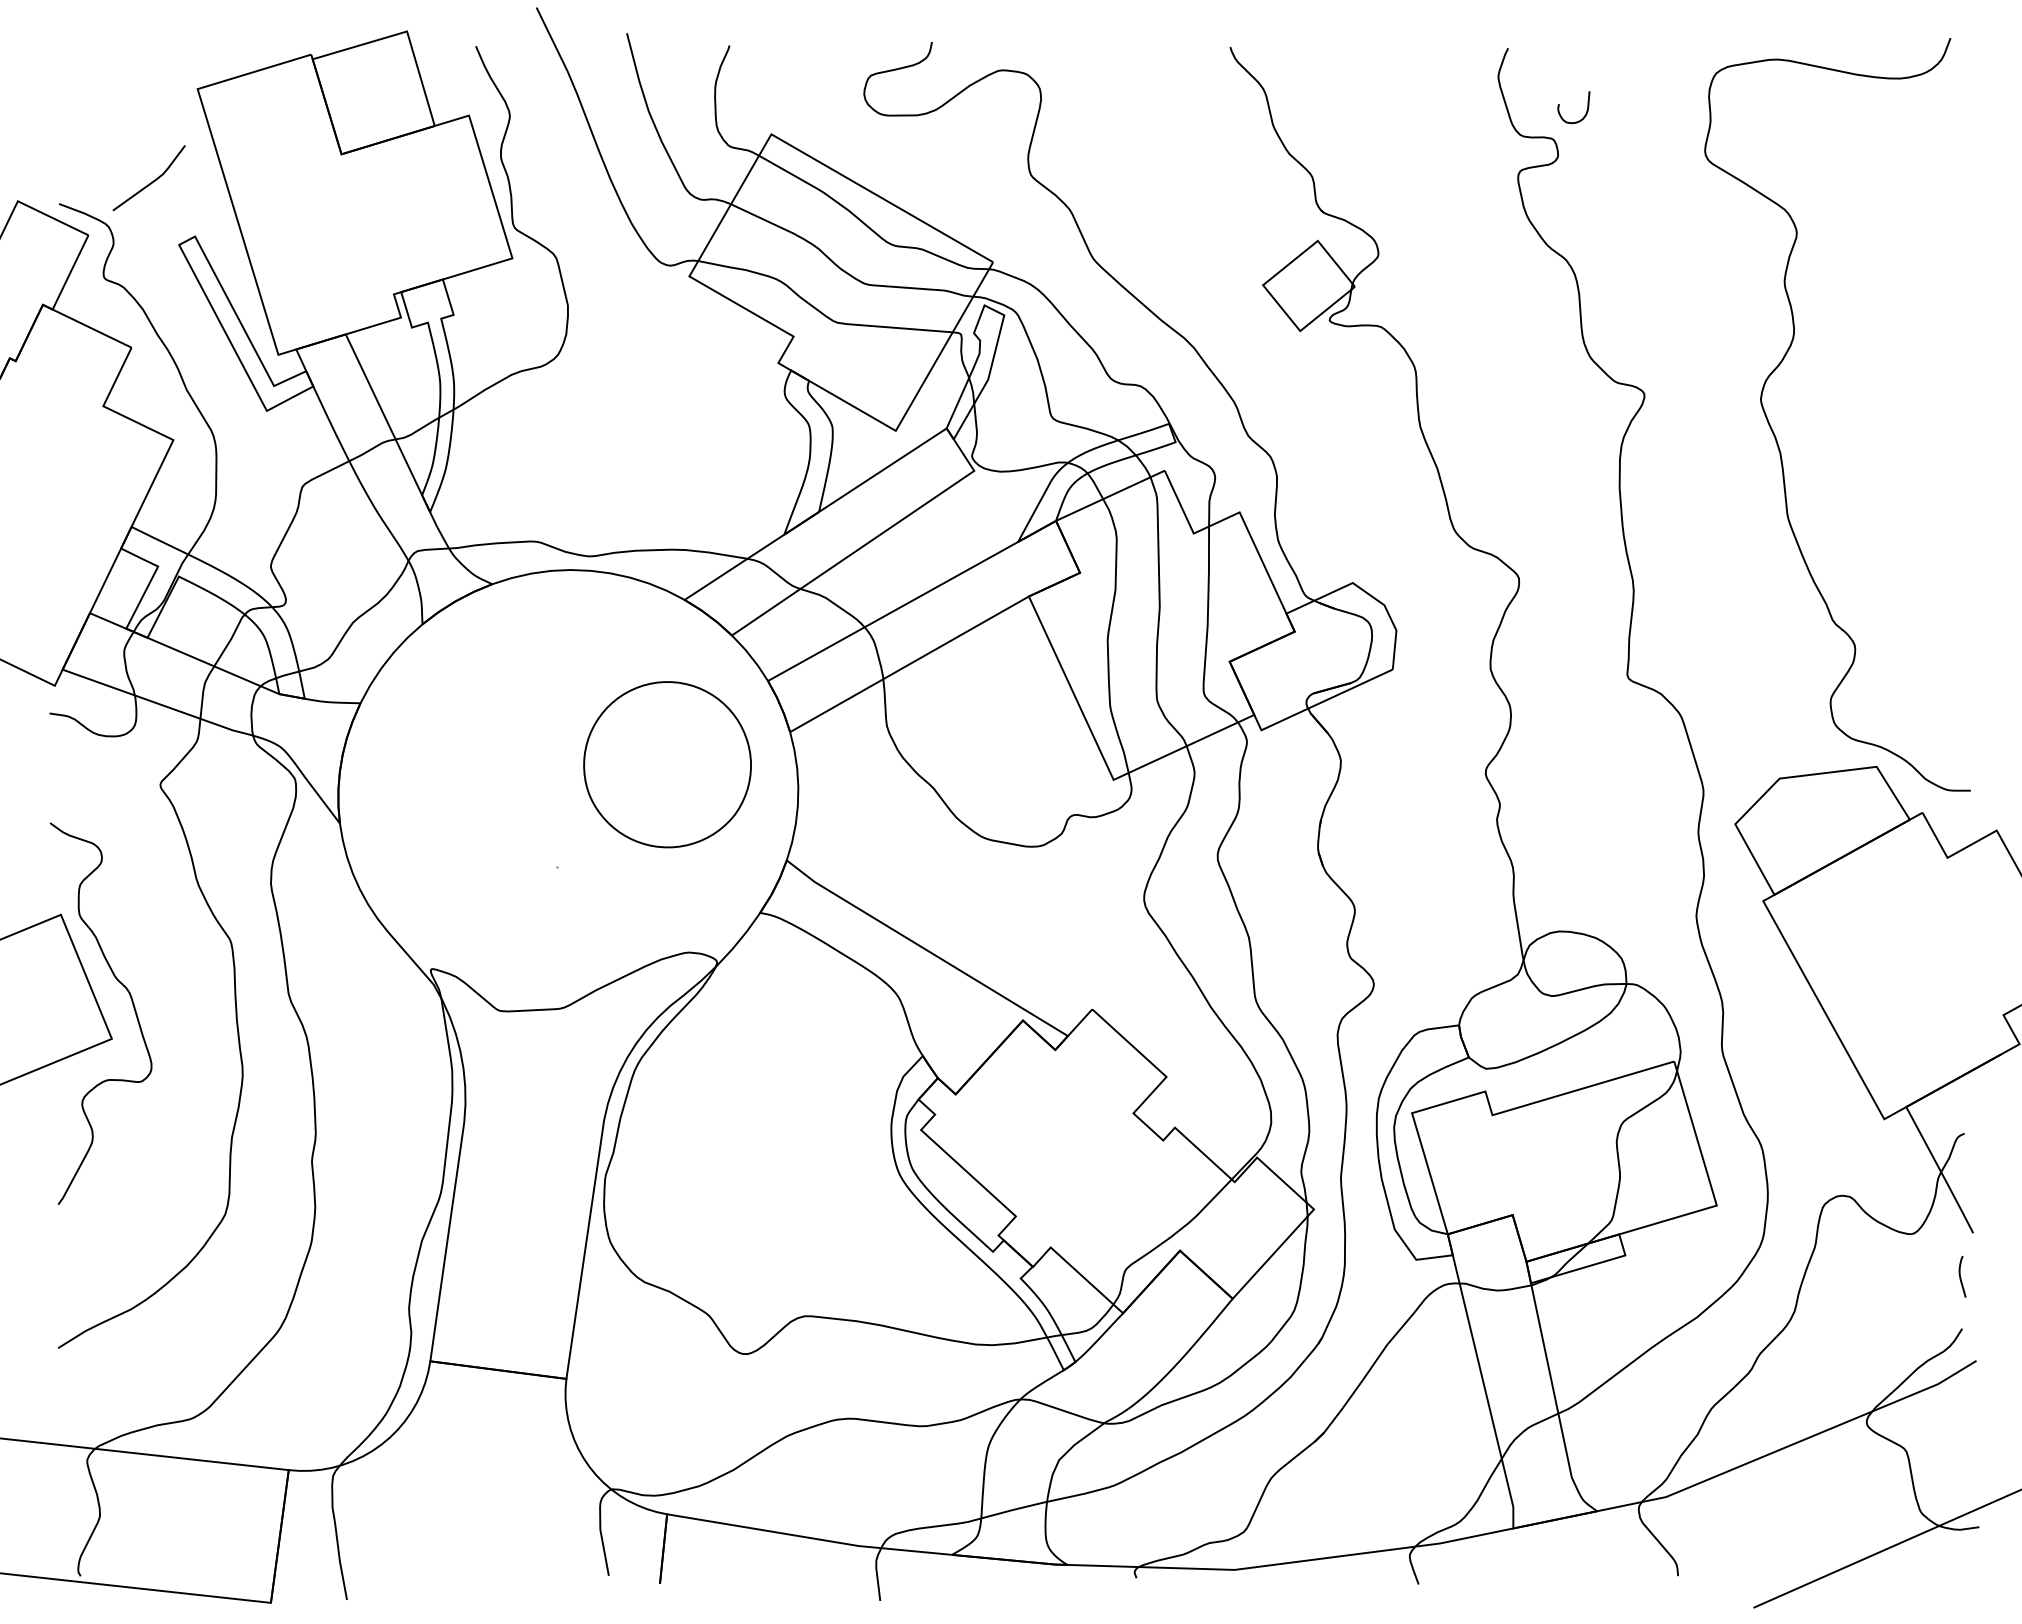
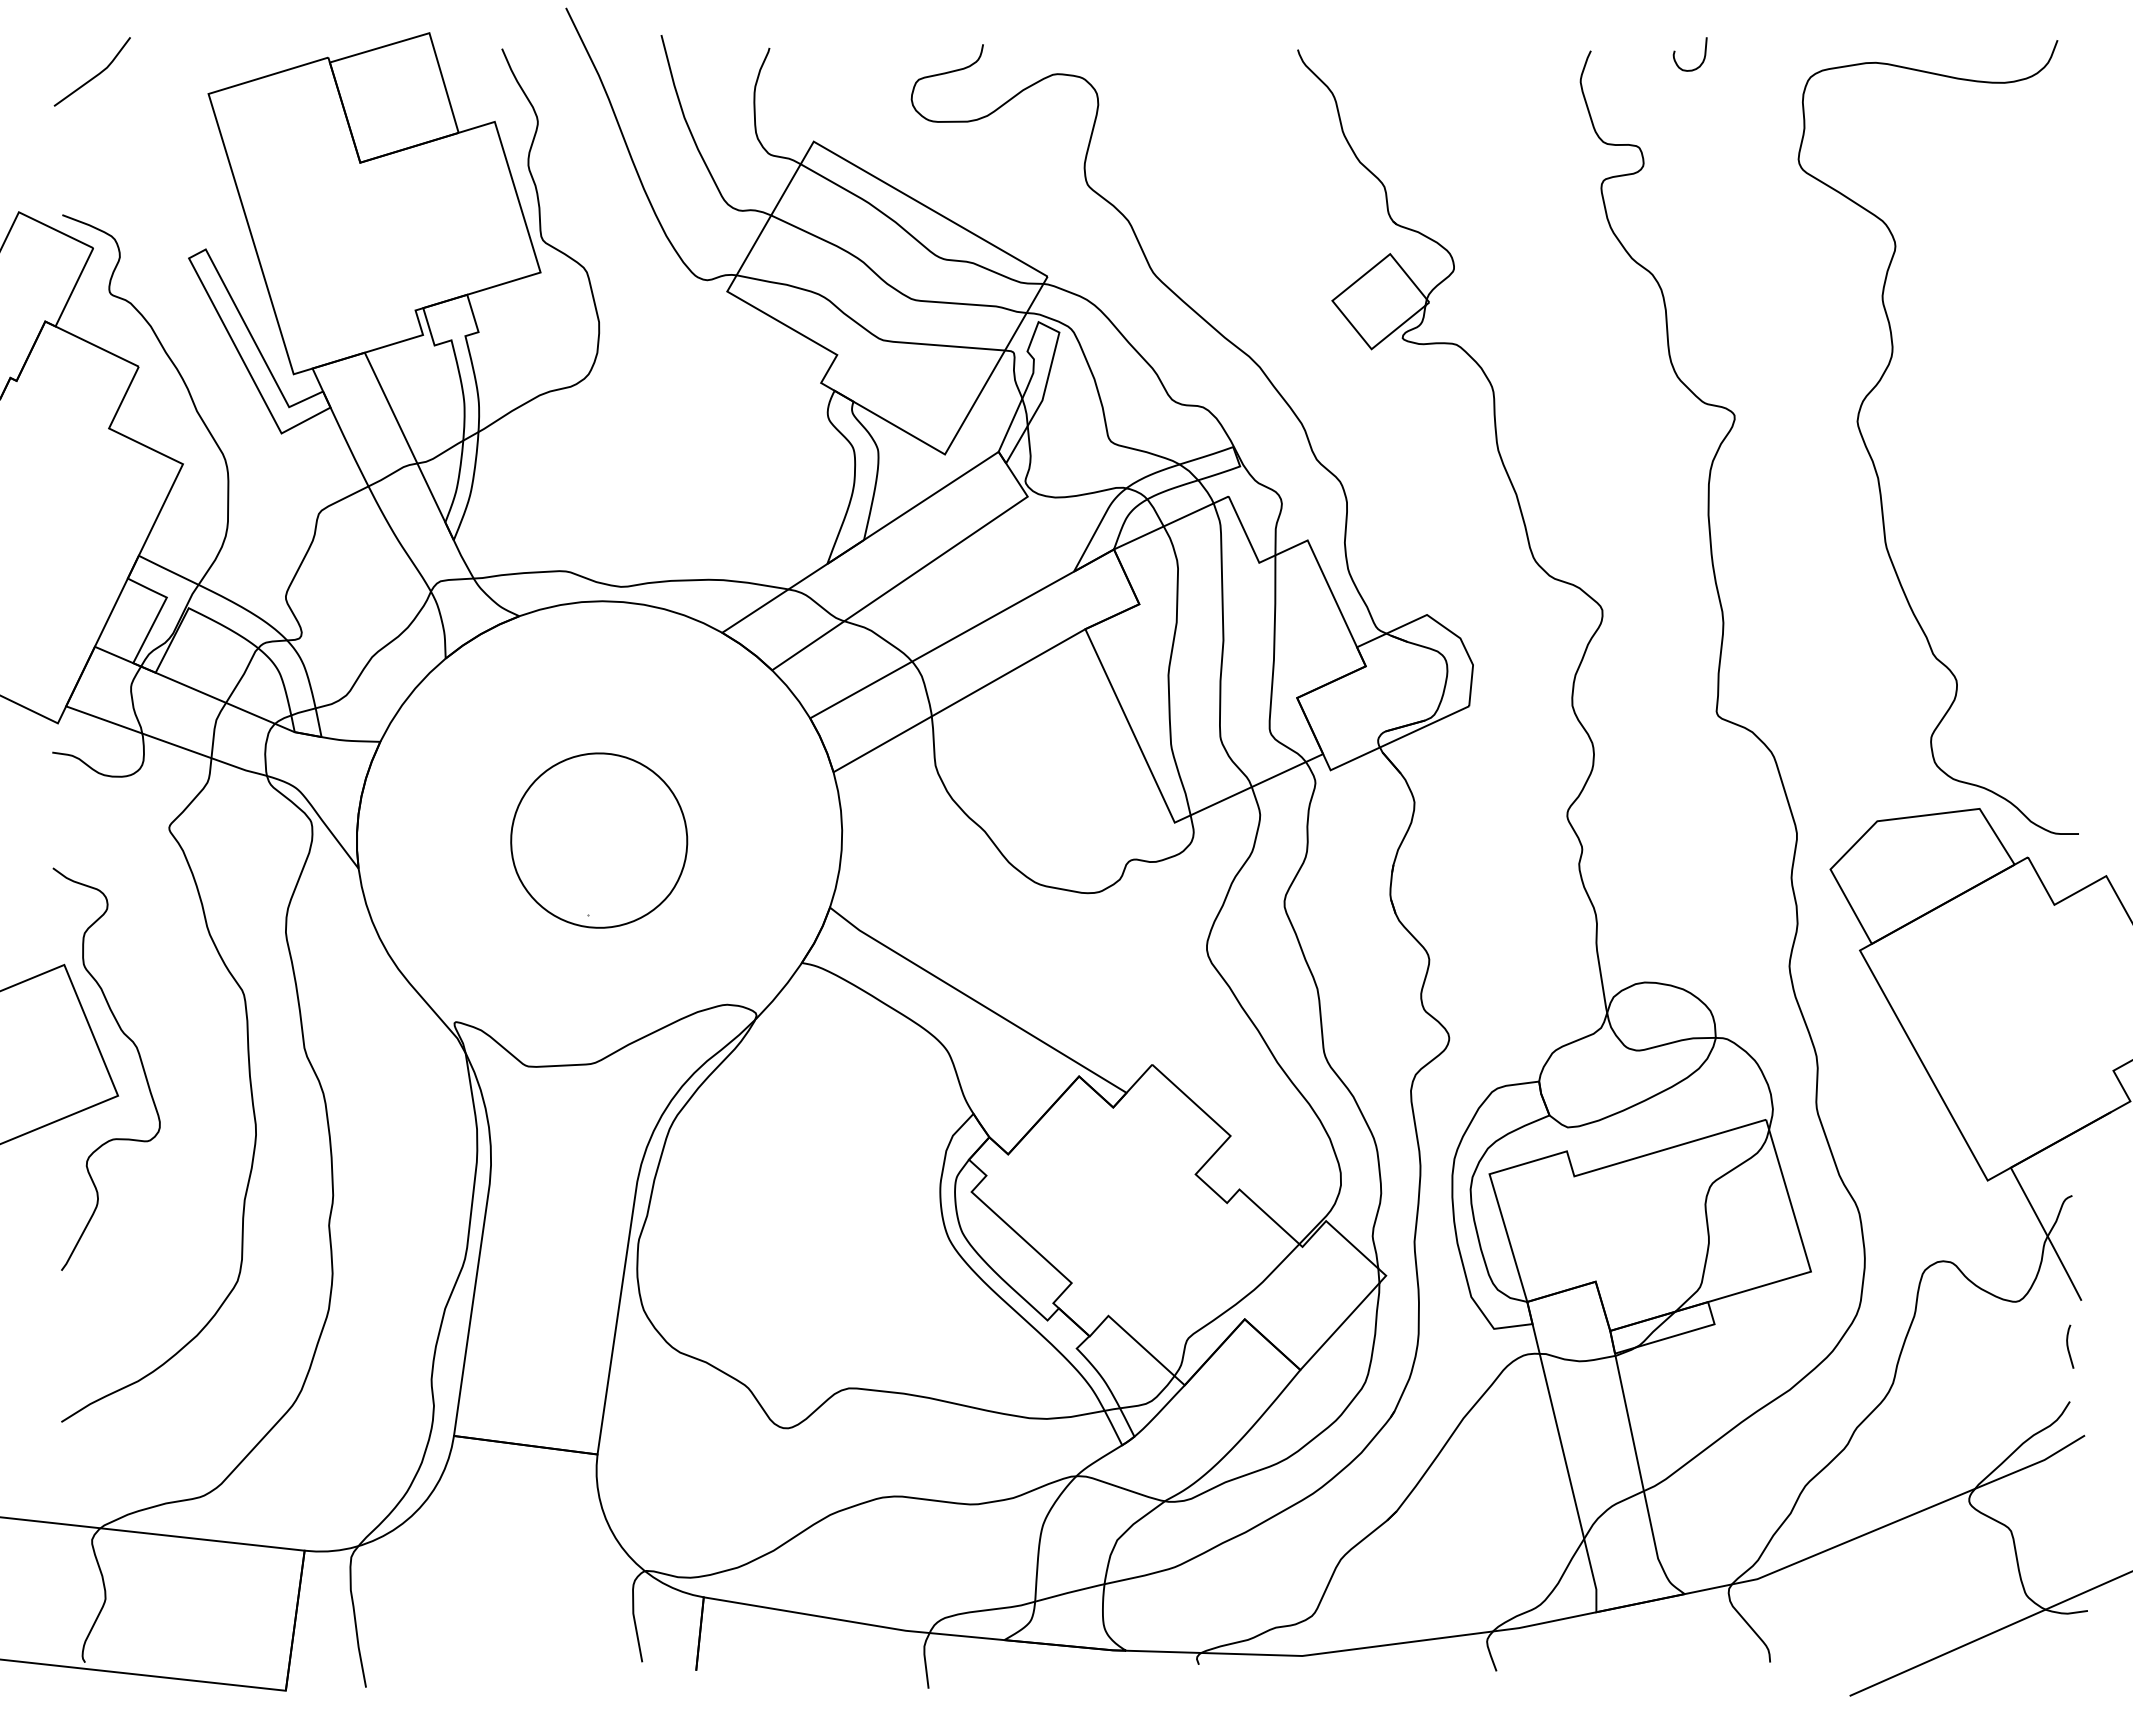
curve: (1559, 105) -> (1675, 52), moved
line: (150, 182) -> (93, 76), moved
part: (667, 764) -> (599, 840), moved

